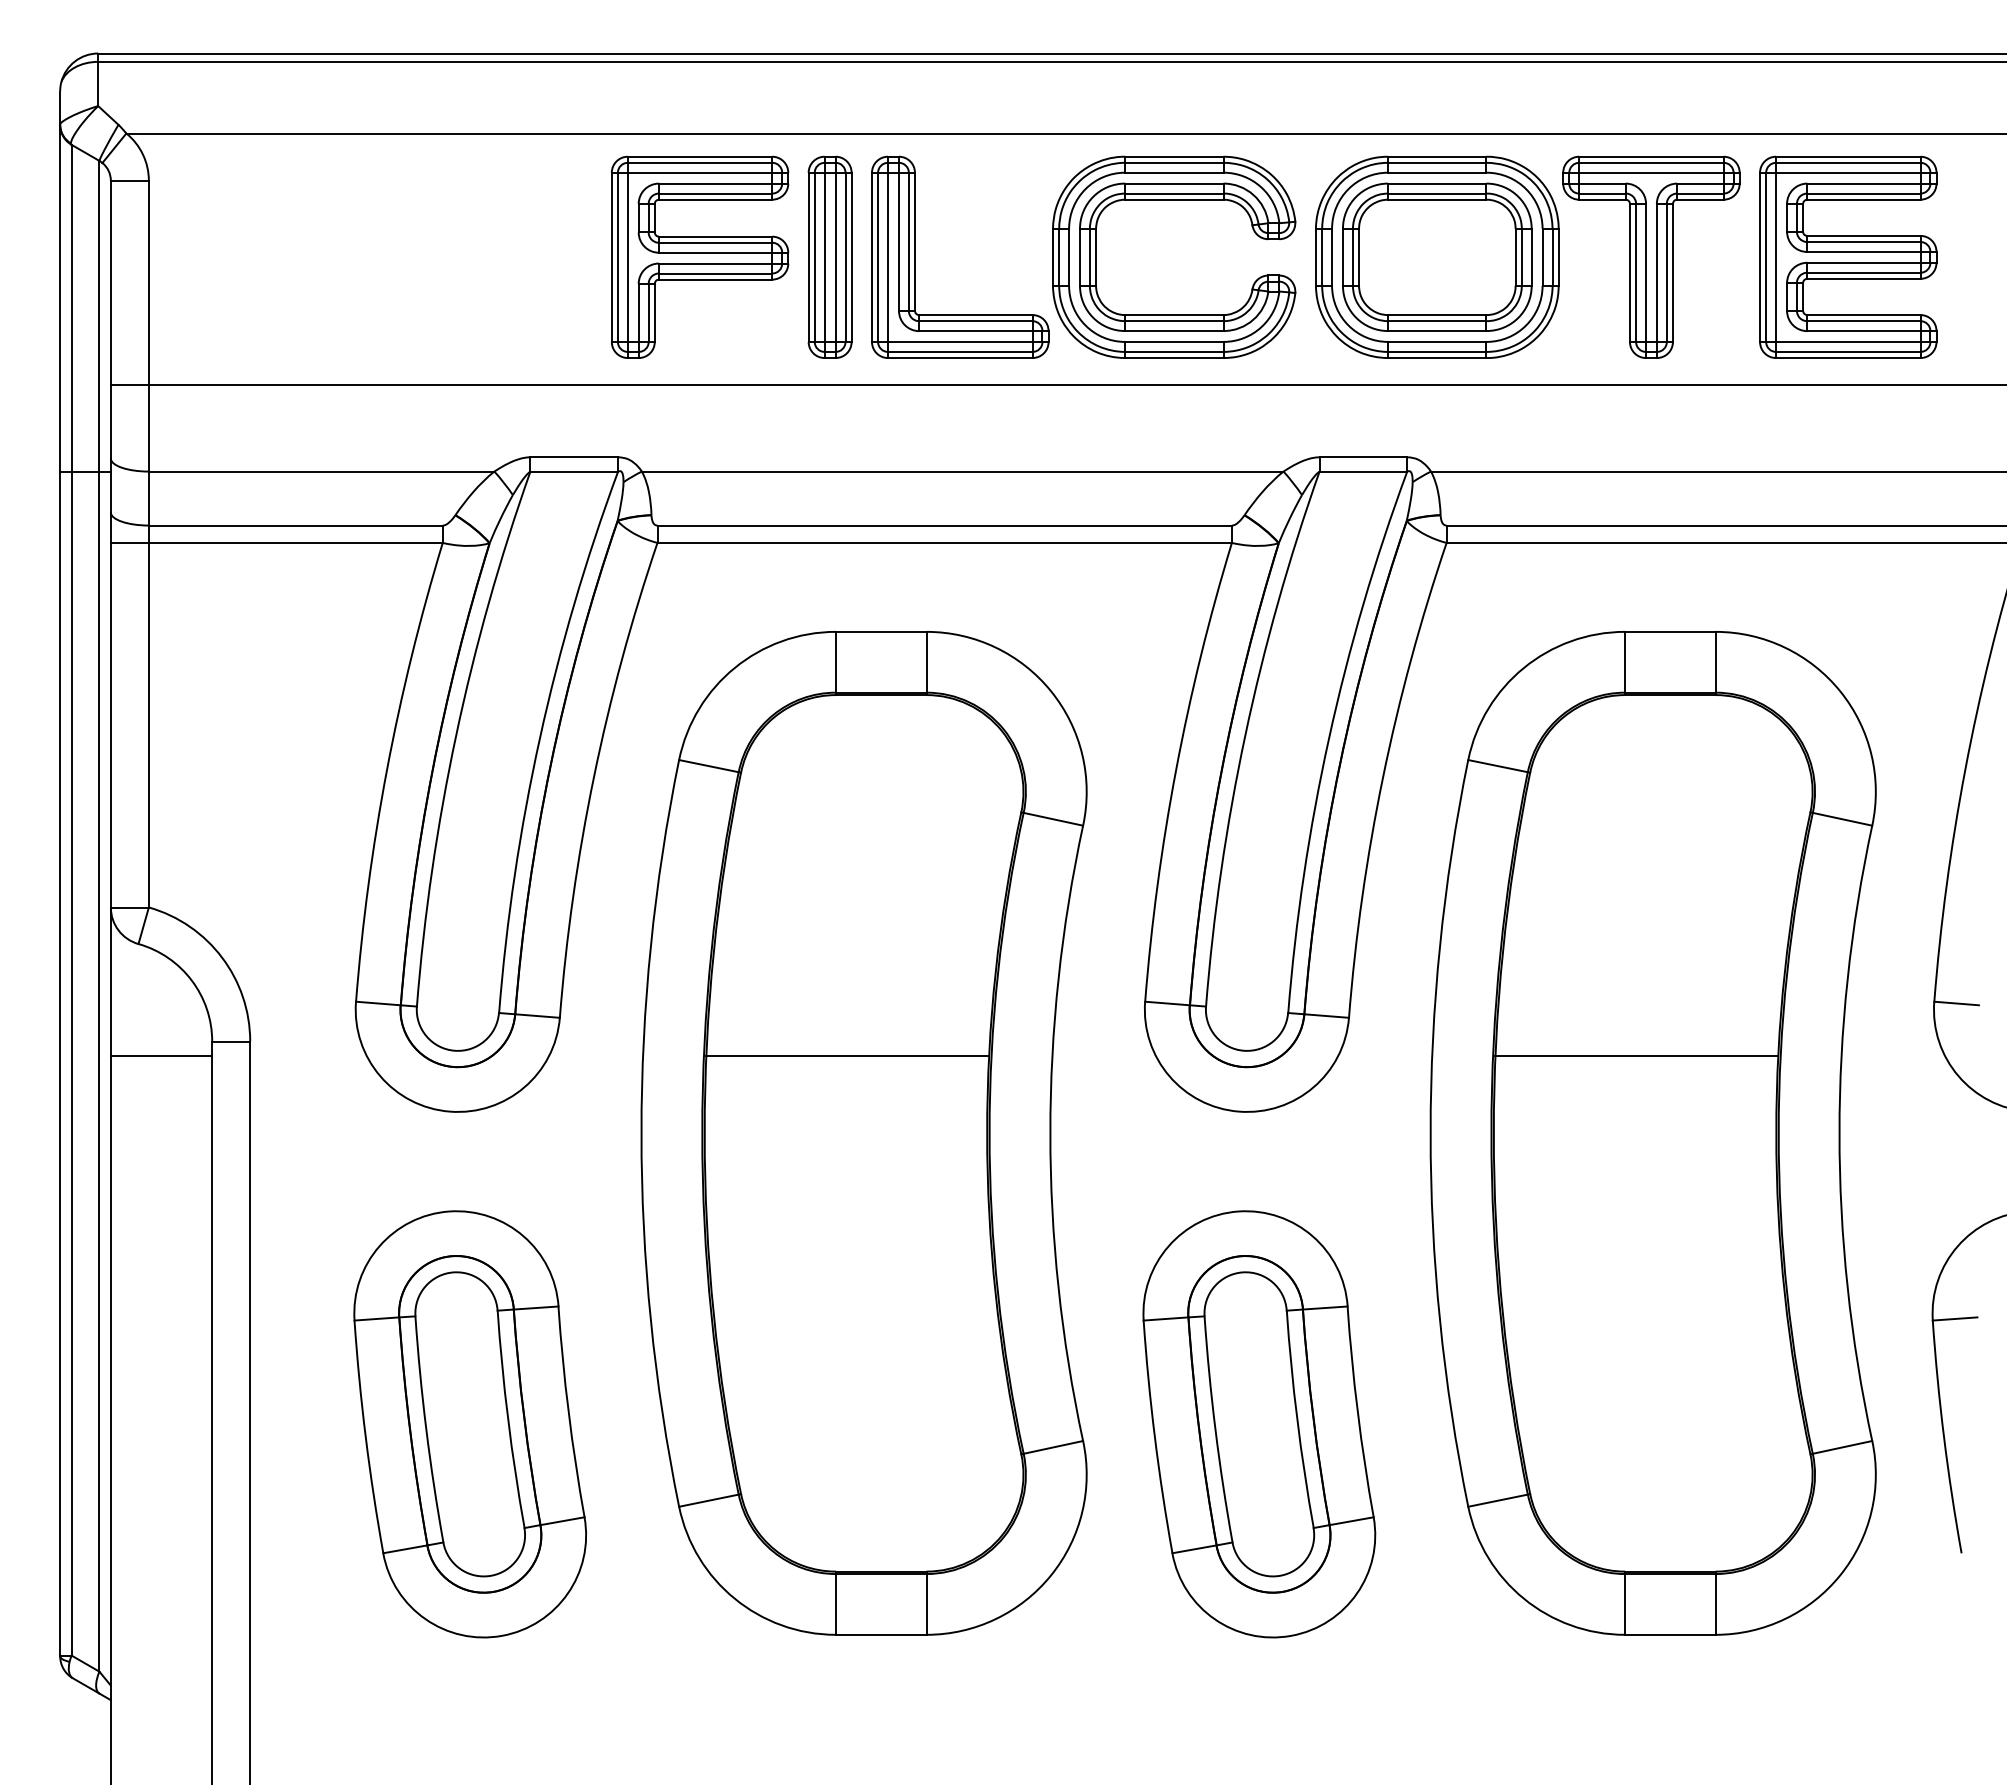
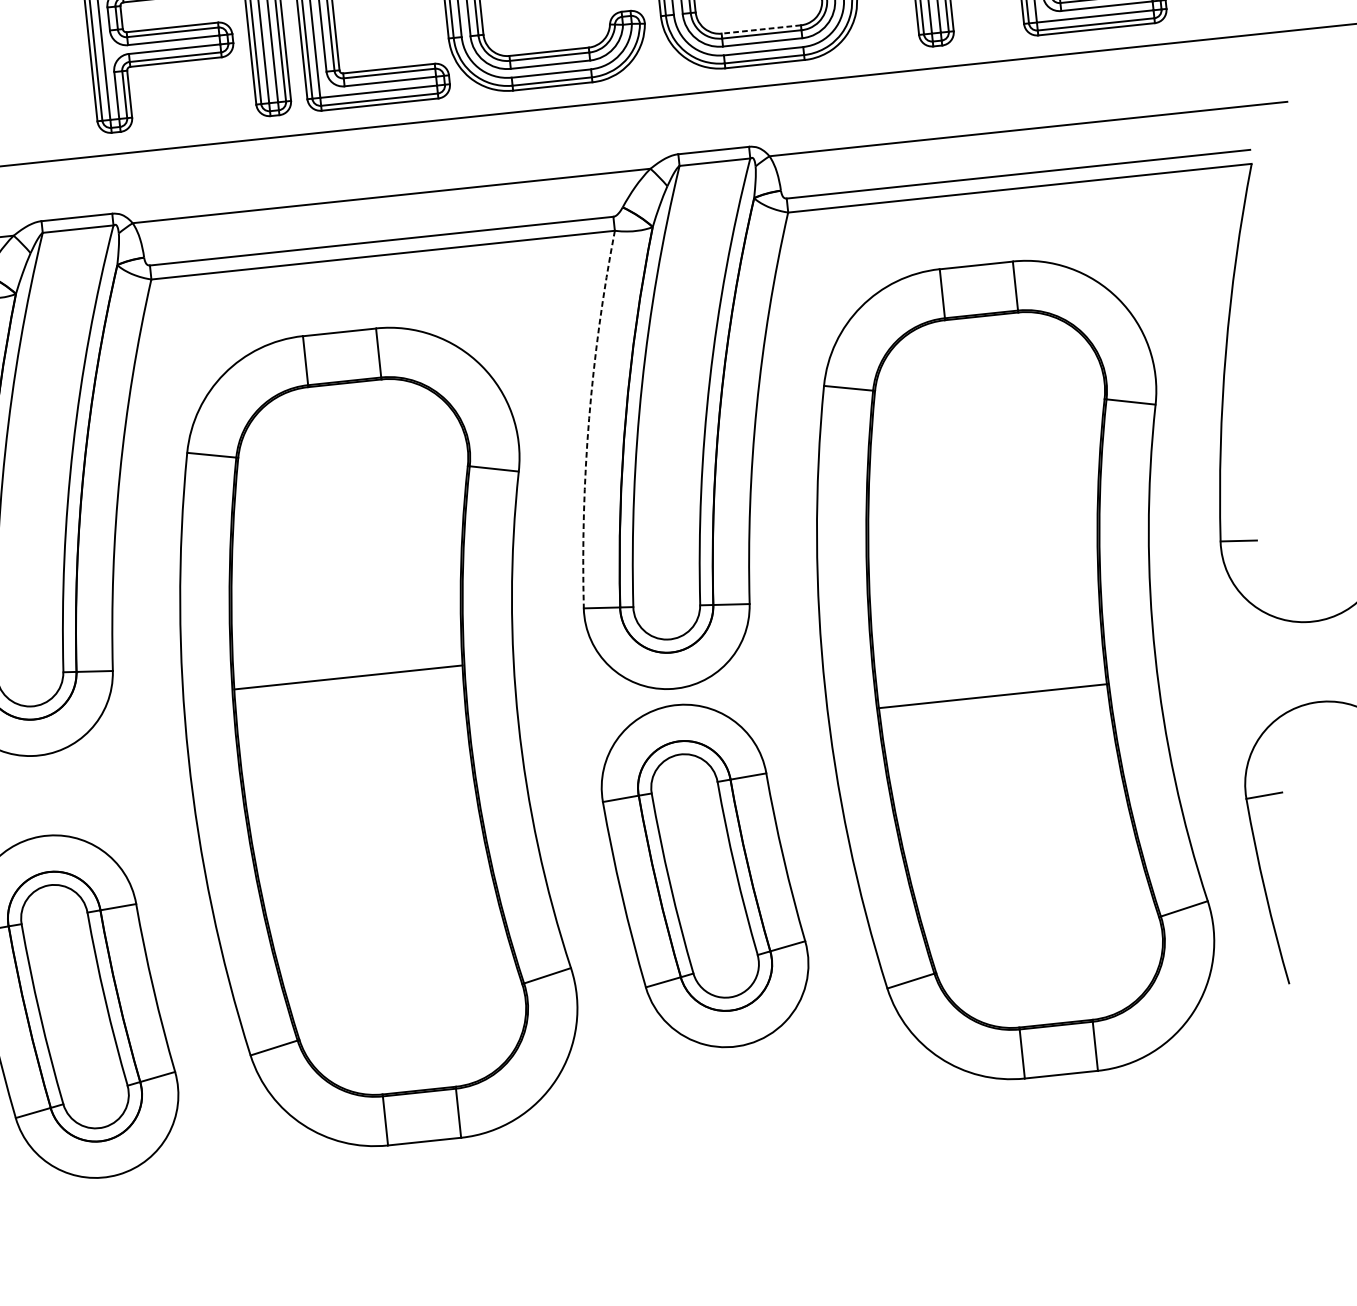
line: (1436, 315) -> (760, 29), solid -> dashed
arc: (1176, 770) -> (589, 419), solid -> dashed
line: (1636, 1056) -> (993, 696), moved
part: (1259, 1424) -> (705, 876), moved

